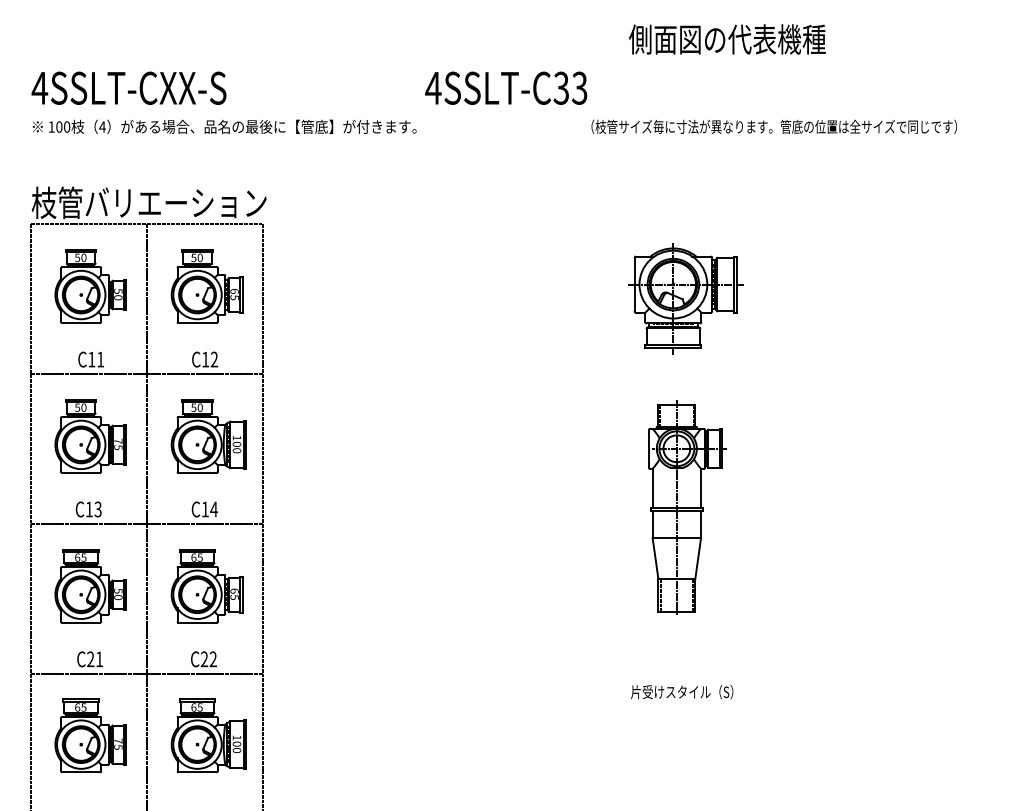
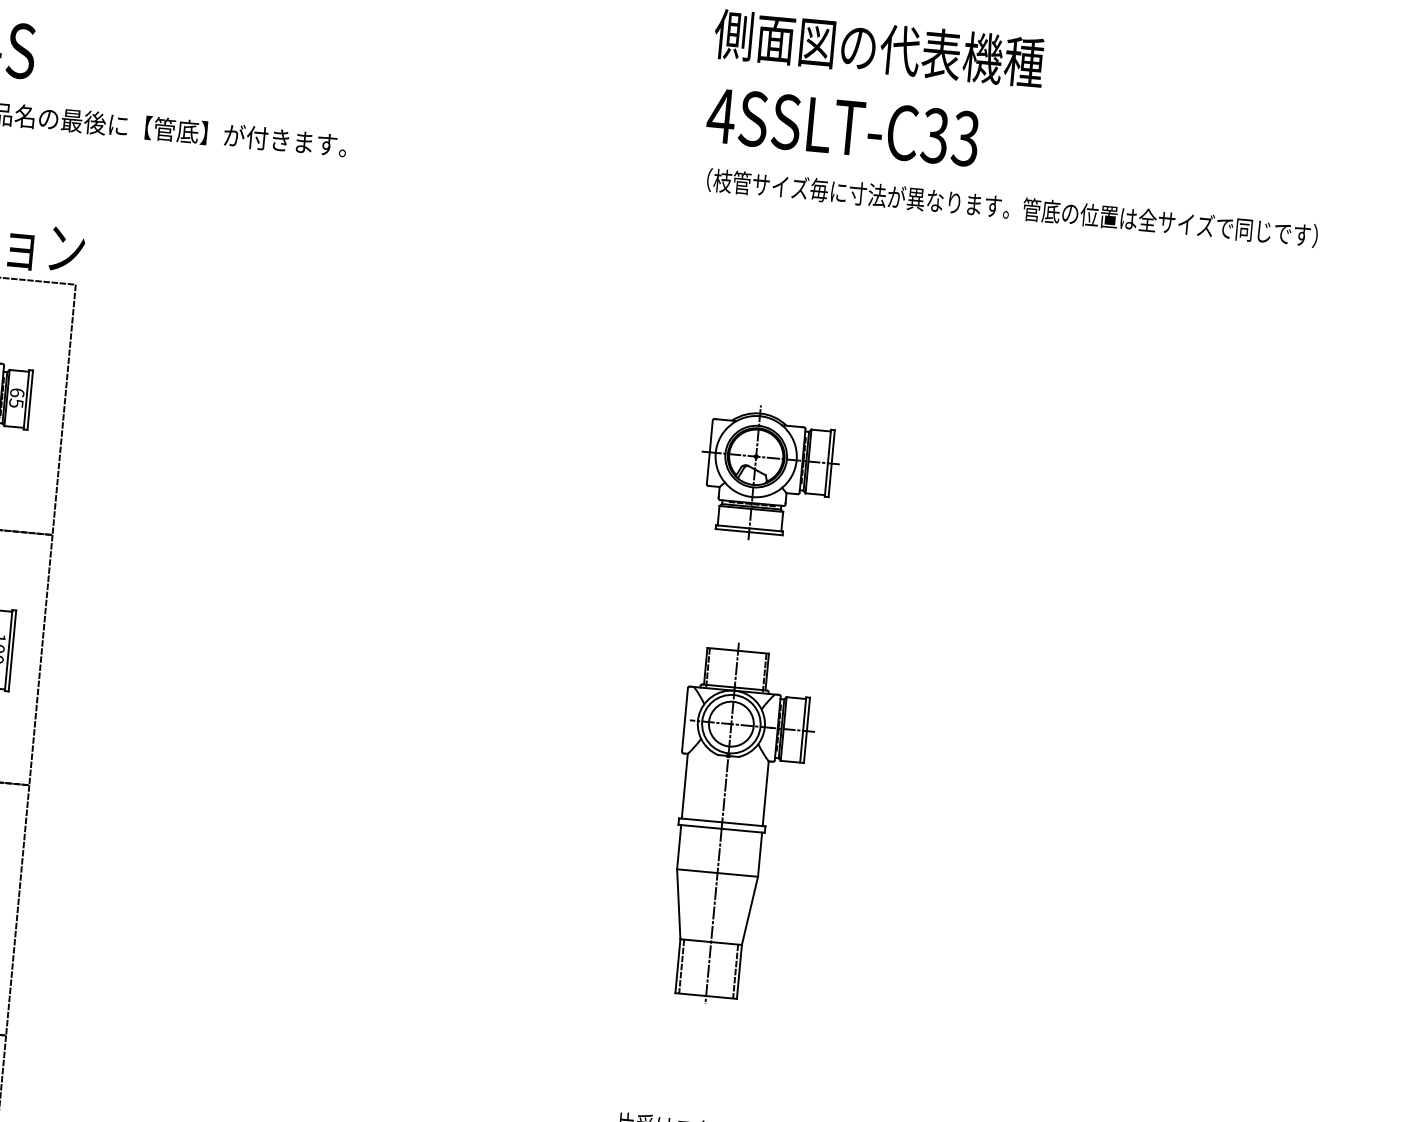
text: (506, 87) -> (843, 126), moved
text: (774, 126) -> (1012, 207), moved
part: (685, 298) -> (769, 474), size x0.71

